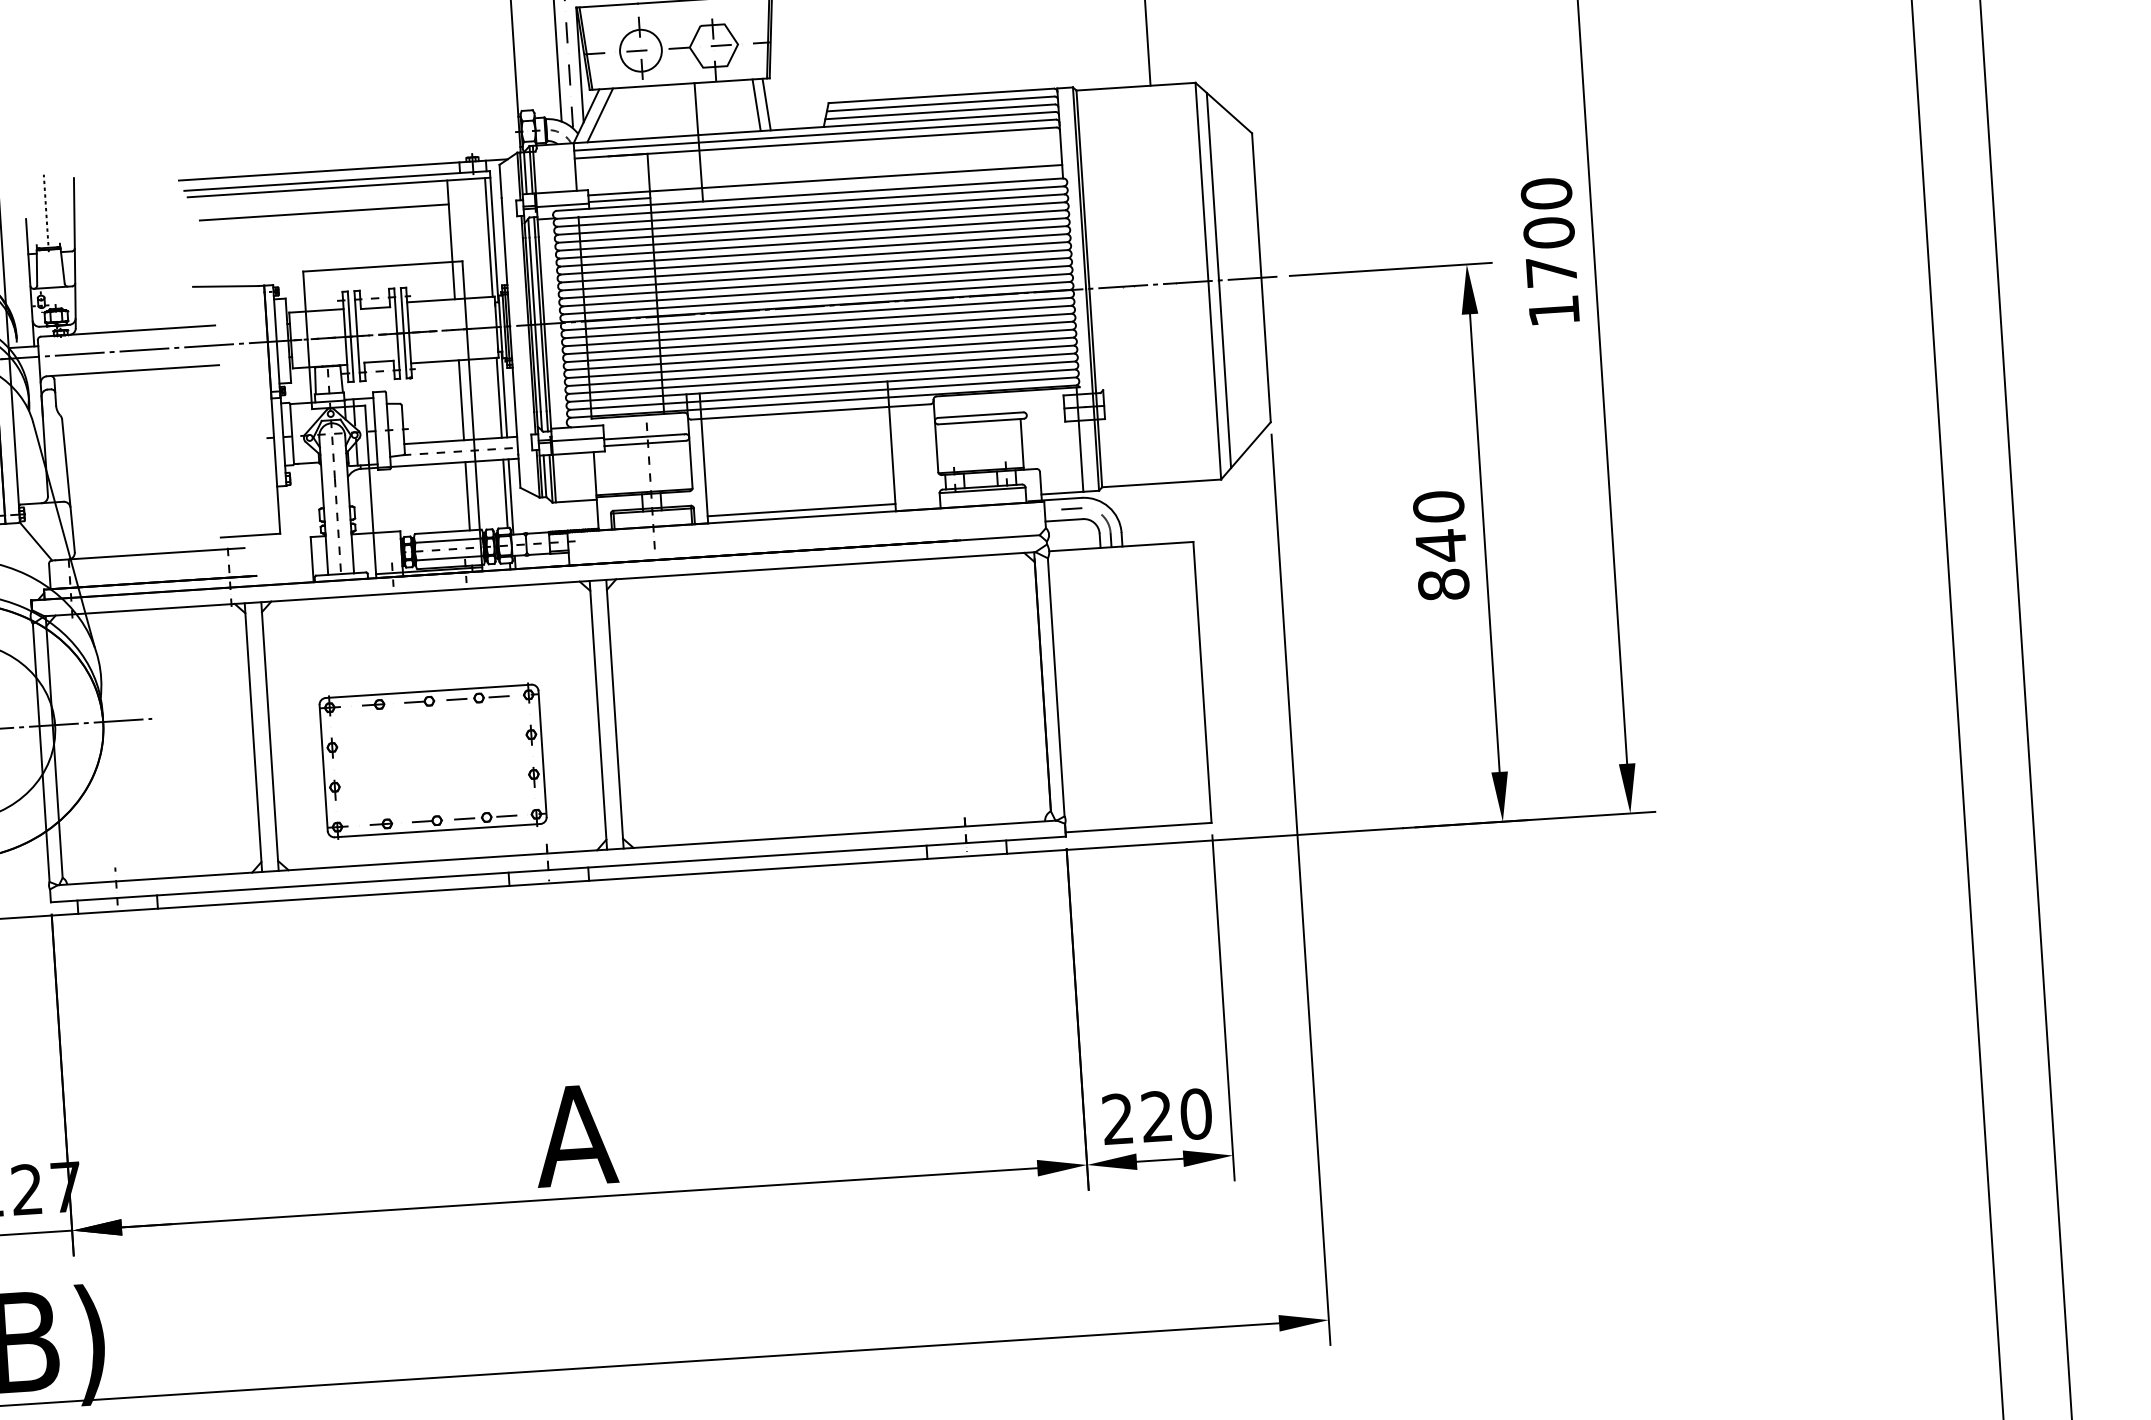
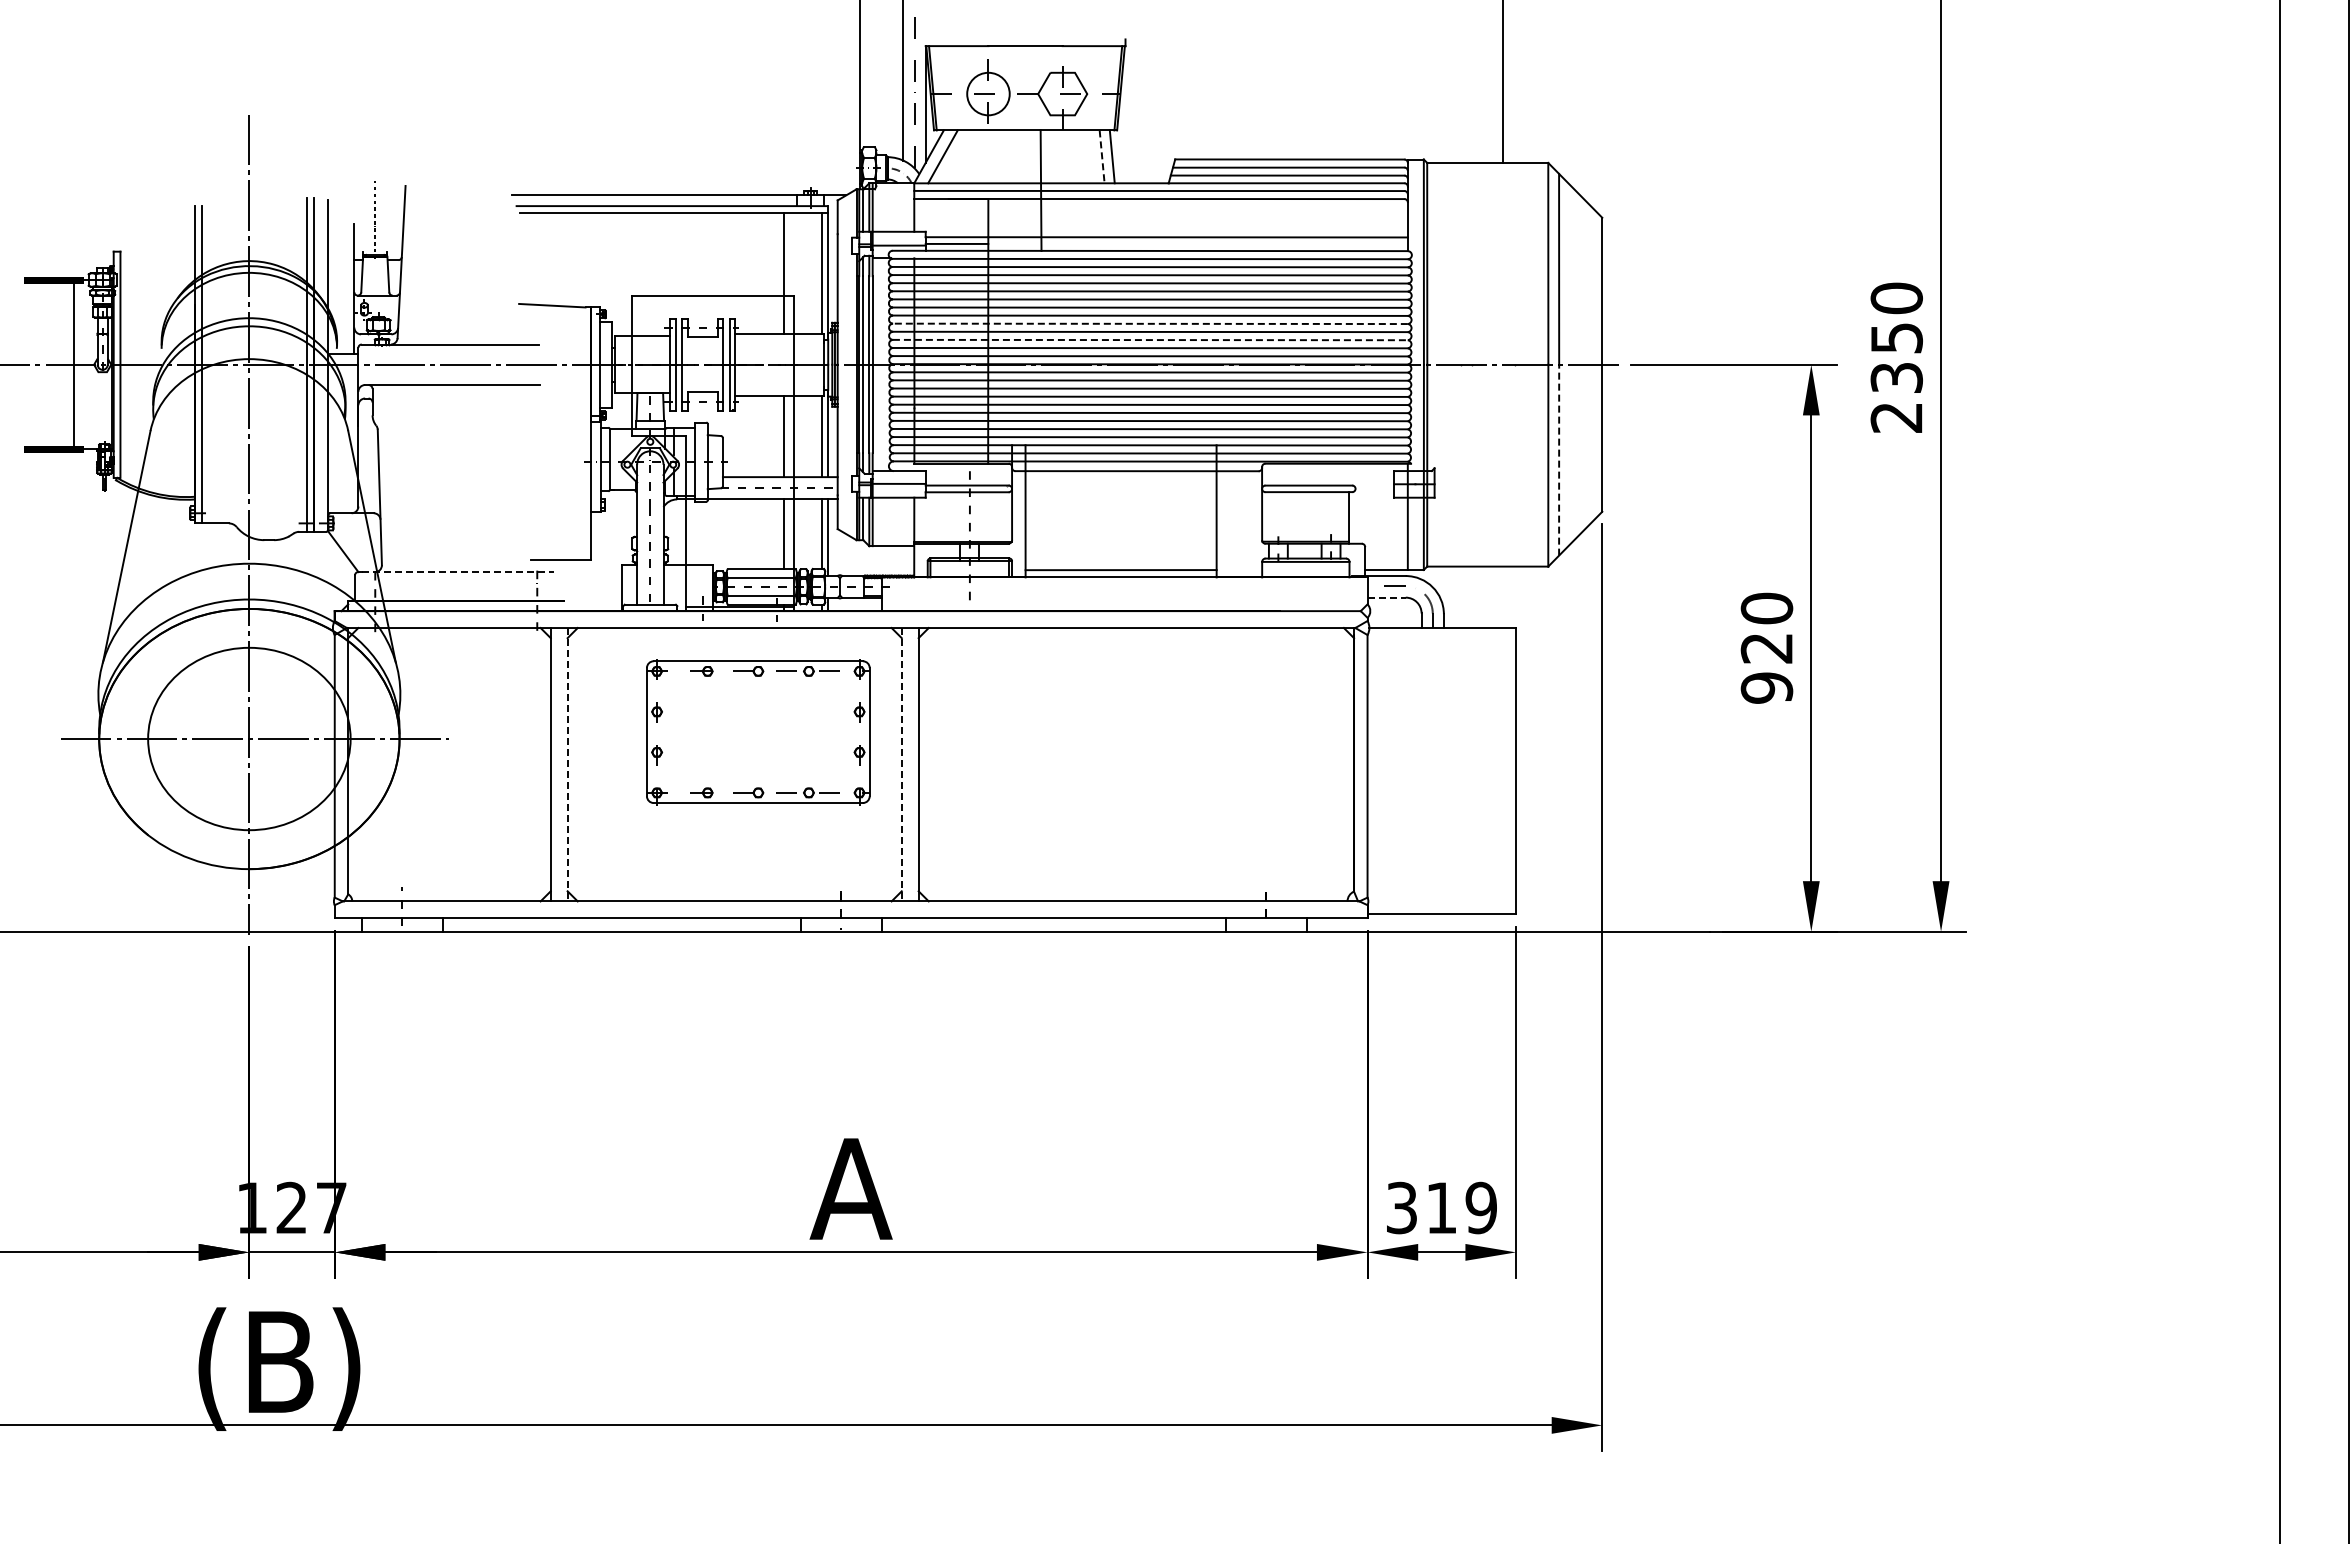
line: (756, 104) -> (1102, 156), solid -> dashed
line: (323, 212) -> (656, 237), removed
line: (813, 265) -> (1149, 323), solid -> dashed
text: (1551, 271) -> (1896, 377), 1700 -> 2350
line: (815, 282) -> (1150, 340), solid -> dashed
line: (1225, 373) -> (1559, 459), solid -> dashed
line: (1065, 520) -> (1387, 597), solid -> dashed
line: (150, 554) -> (458, 572), solid -> dashed
text: (1442, 564) -> (1766, 667), 840 -> 920
line: (598, 715) -> (901, 764), solid -> dashed
line: (269, 736) -> (567, 764), solid -> dashed
part: (433, 761) -> (758, 732), moved
text: (1156, 1116) -> (1441, 1207), 220 -> 319

